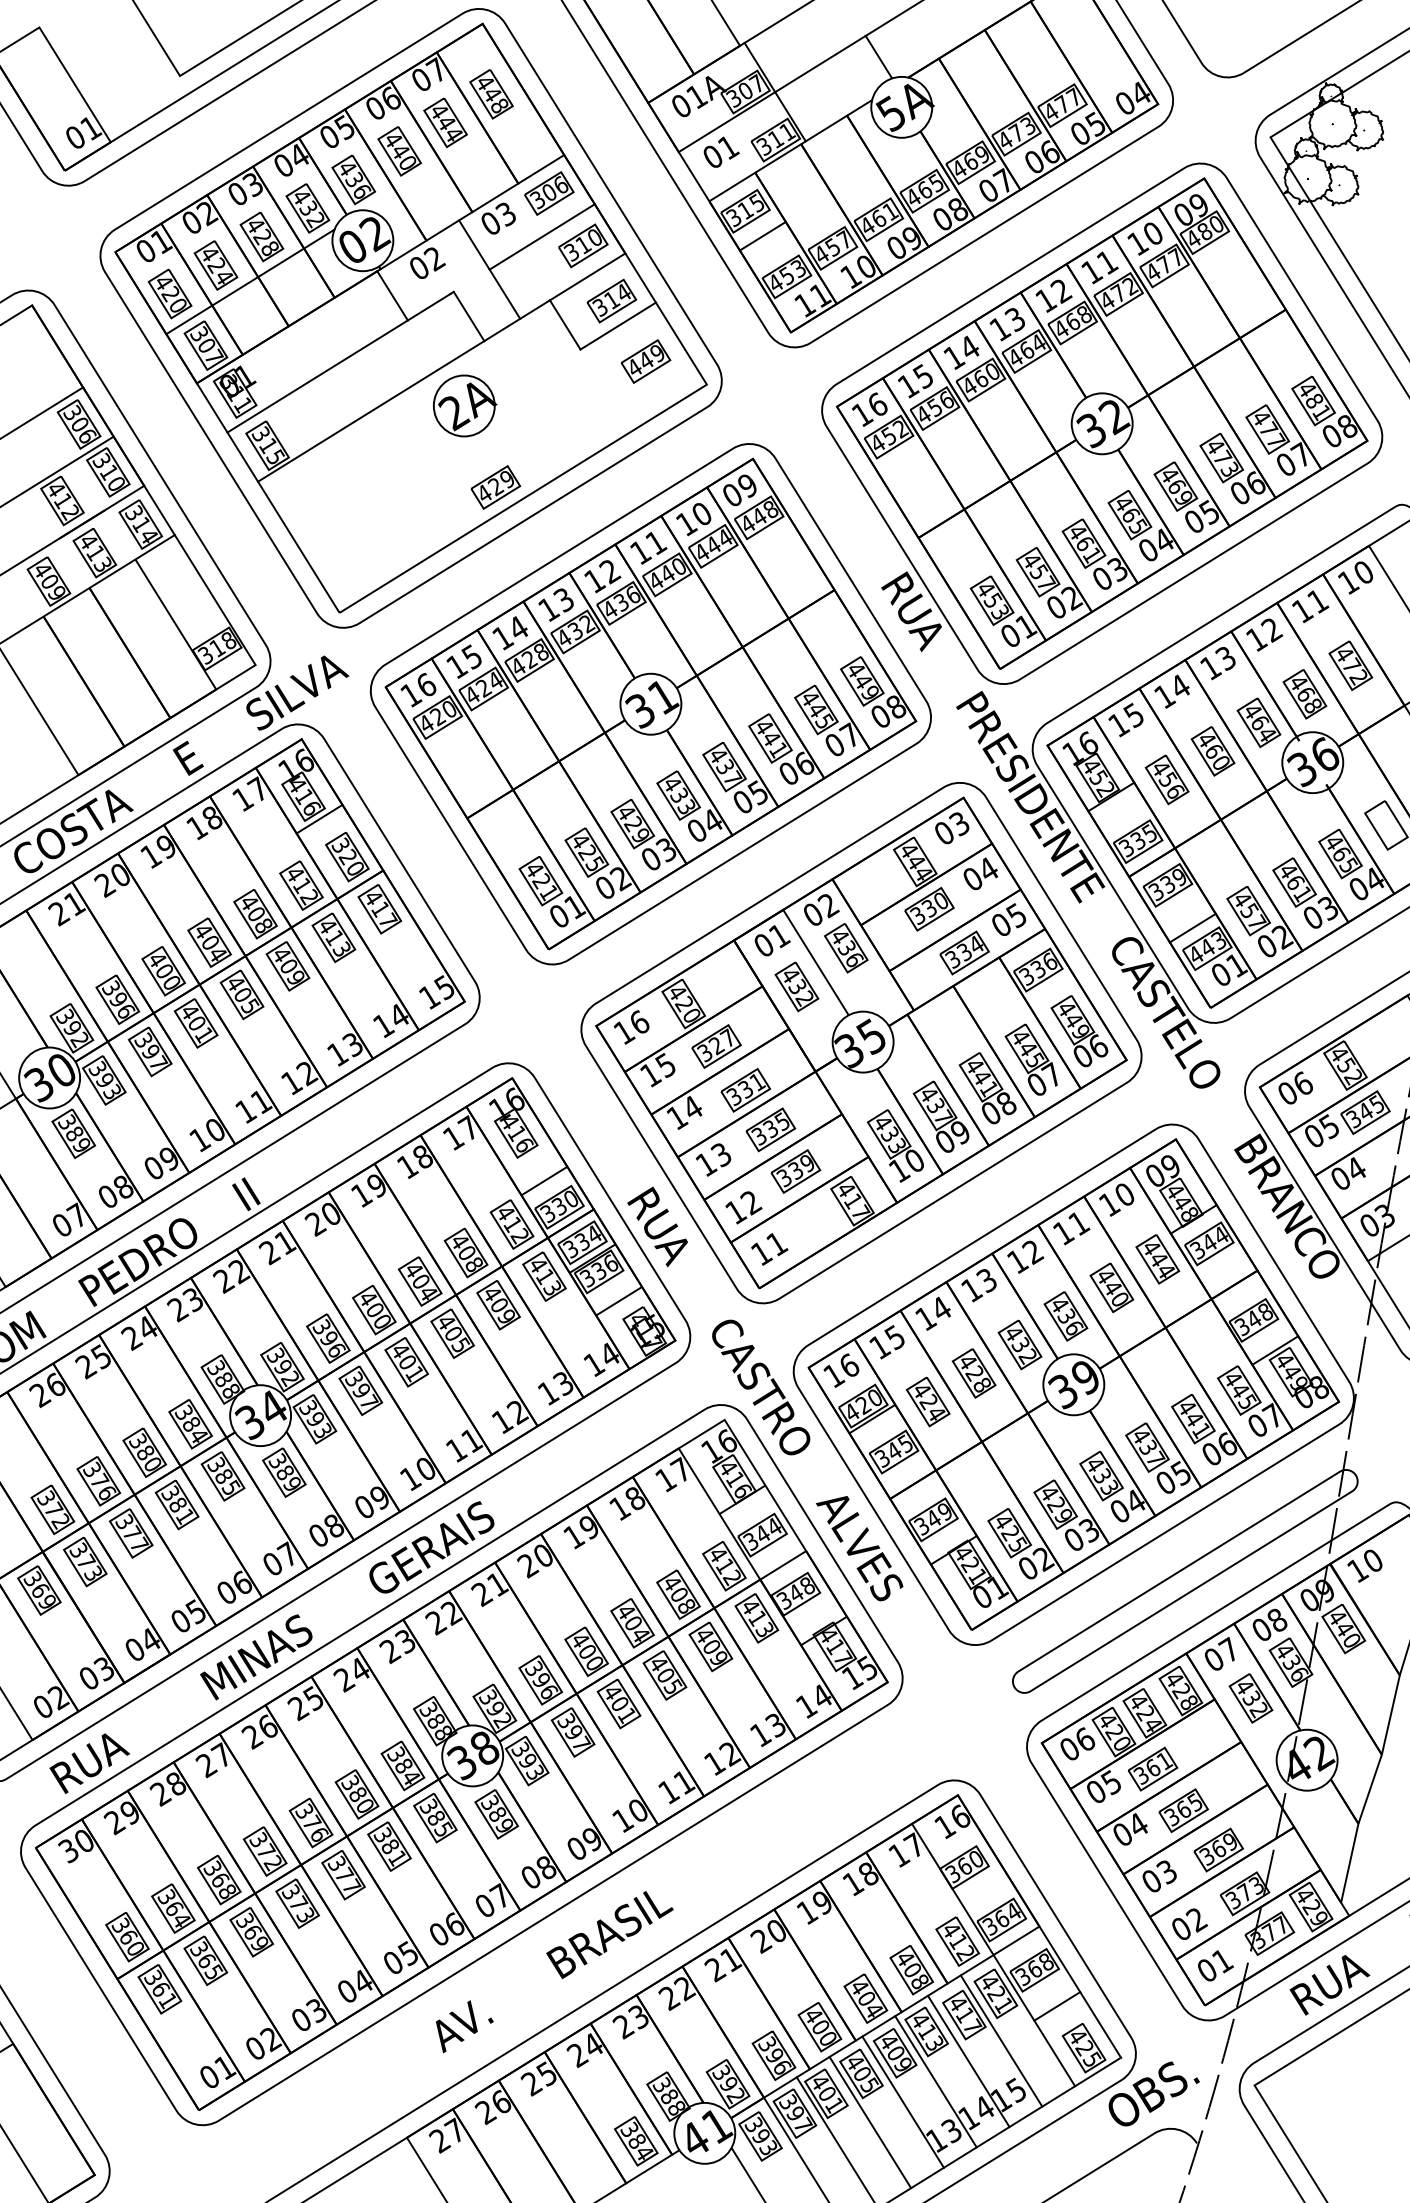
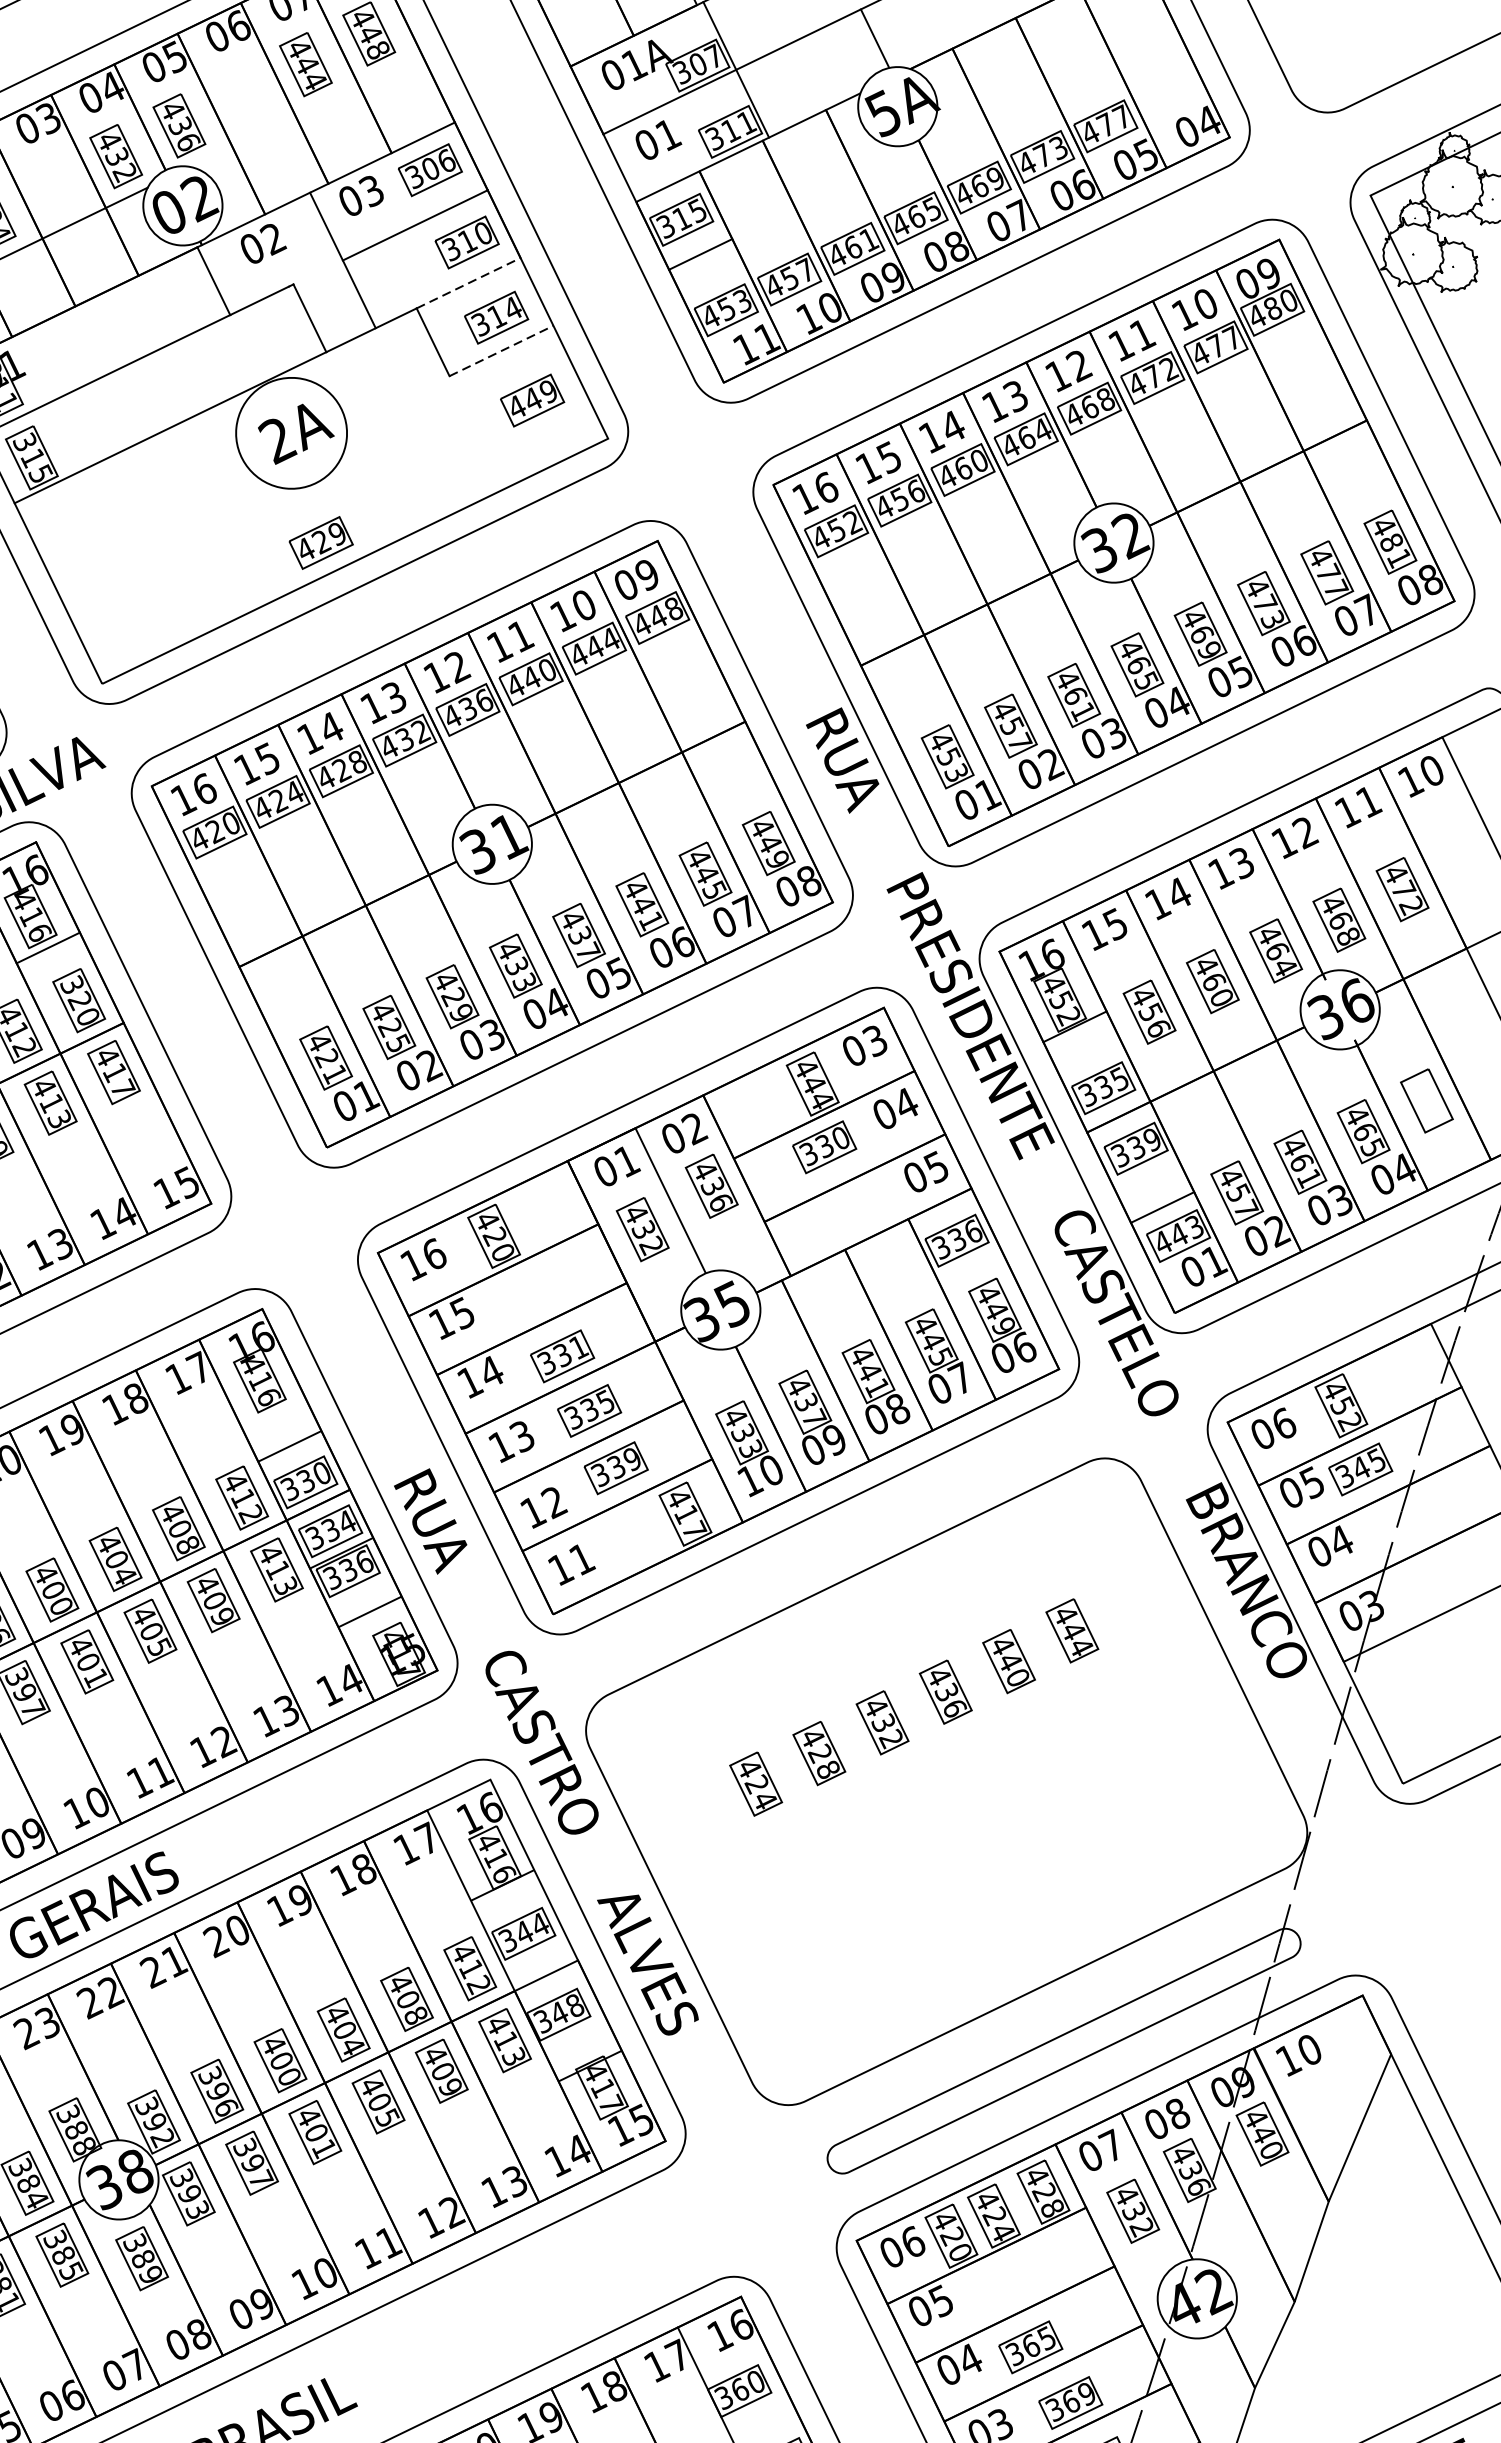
part: (399, 151) -> (242, 95), removed
part: (261, 237) -> (52, 187), removed
line: (588, 276) -> (469, 282), solid -> dashed
line: (618, 325) -> (501, 350), solid -> dashed
circle: (463, 405) -> (290, 432), size x1.4
part: (964, 952) -> (864, 1207), removed
part: (716, 1046) -> (530, 1295), removed
part: (1073, 1384) -> (946, 1781), removed
part: (1153, 1768) -> (997, 2288), removed

